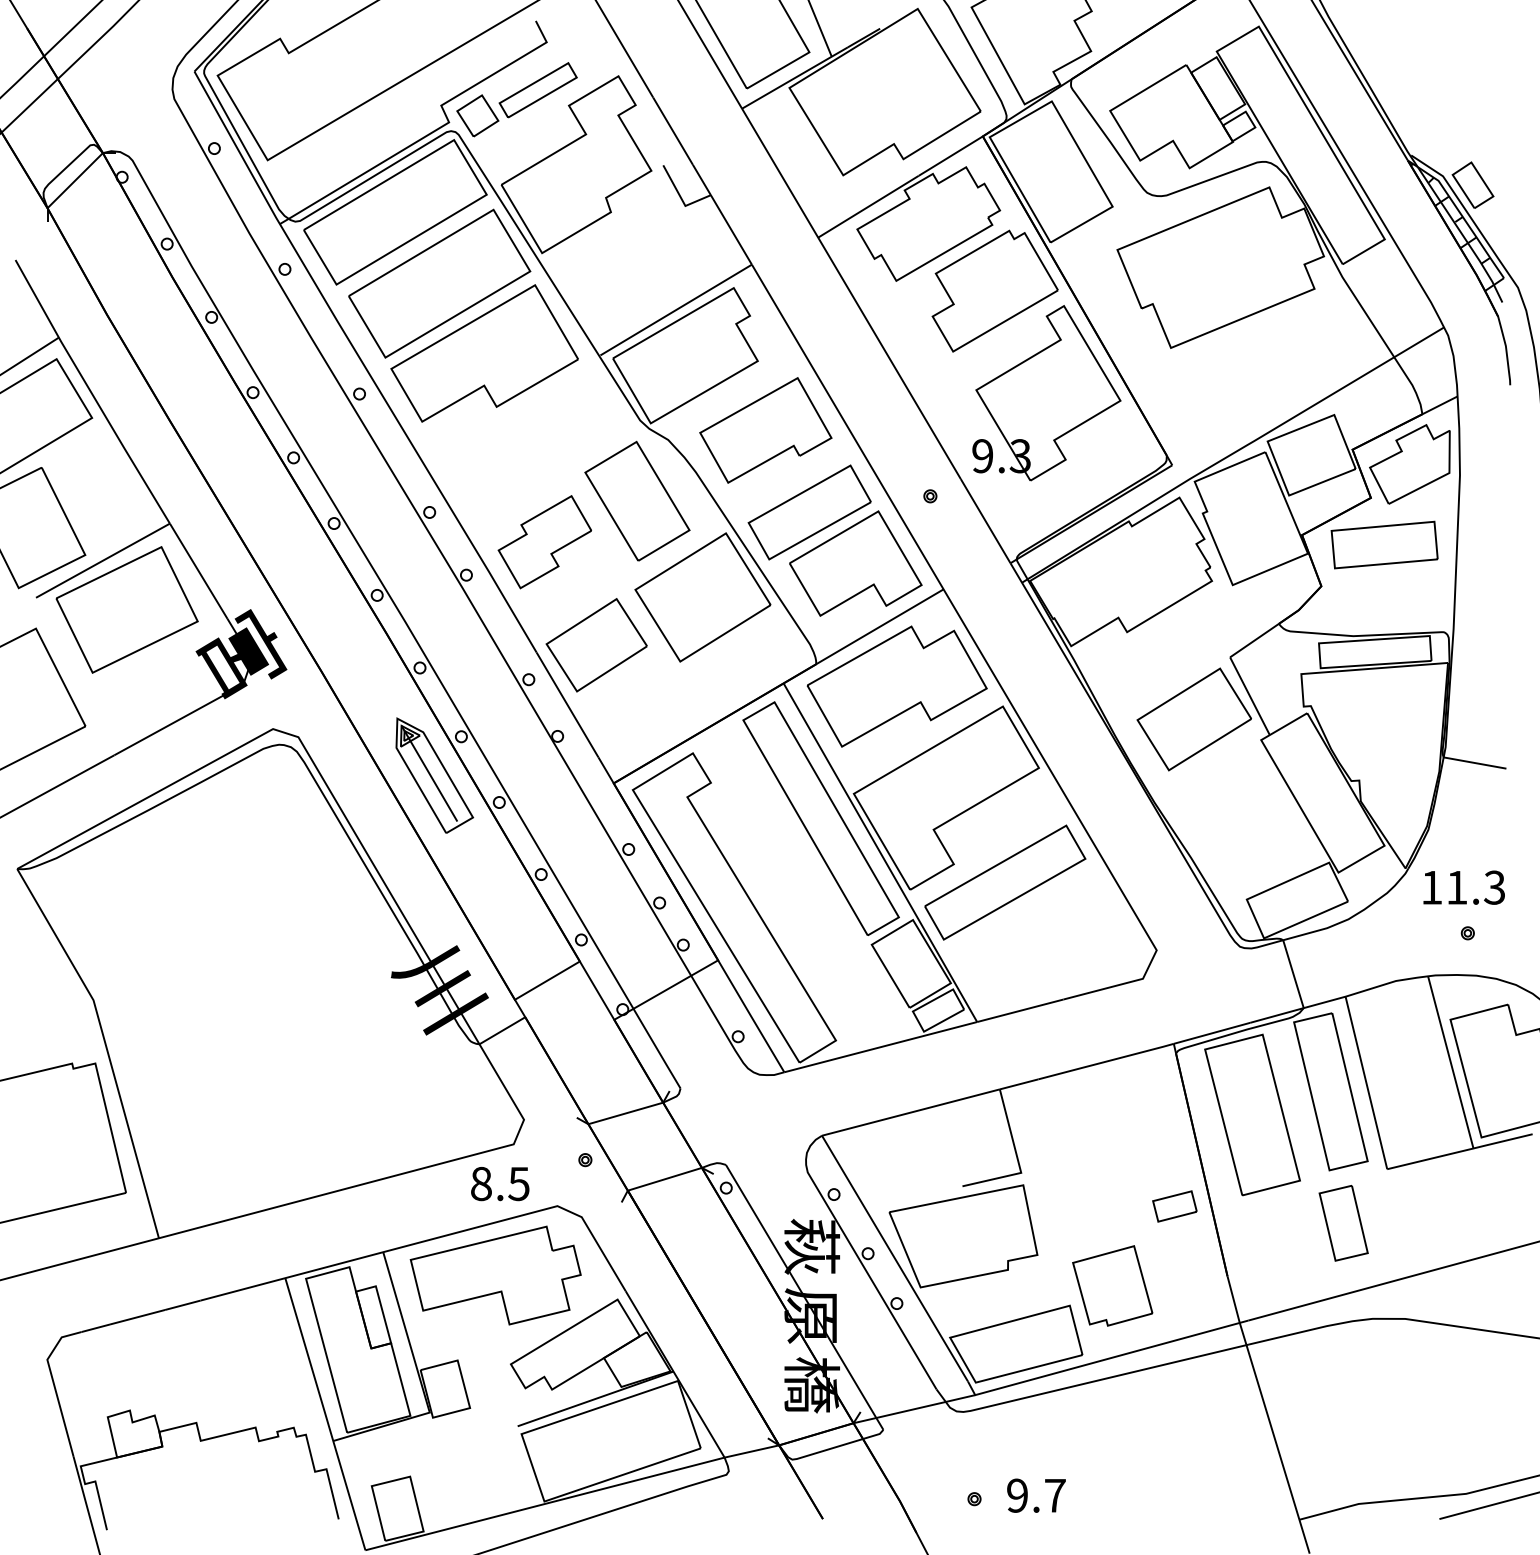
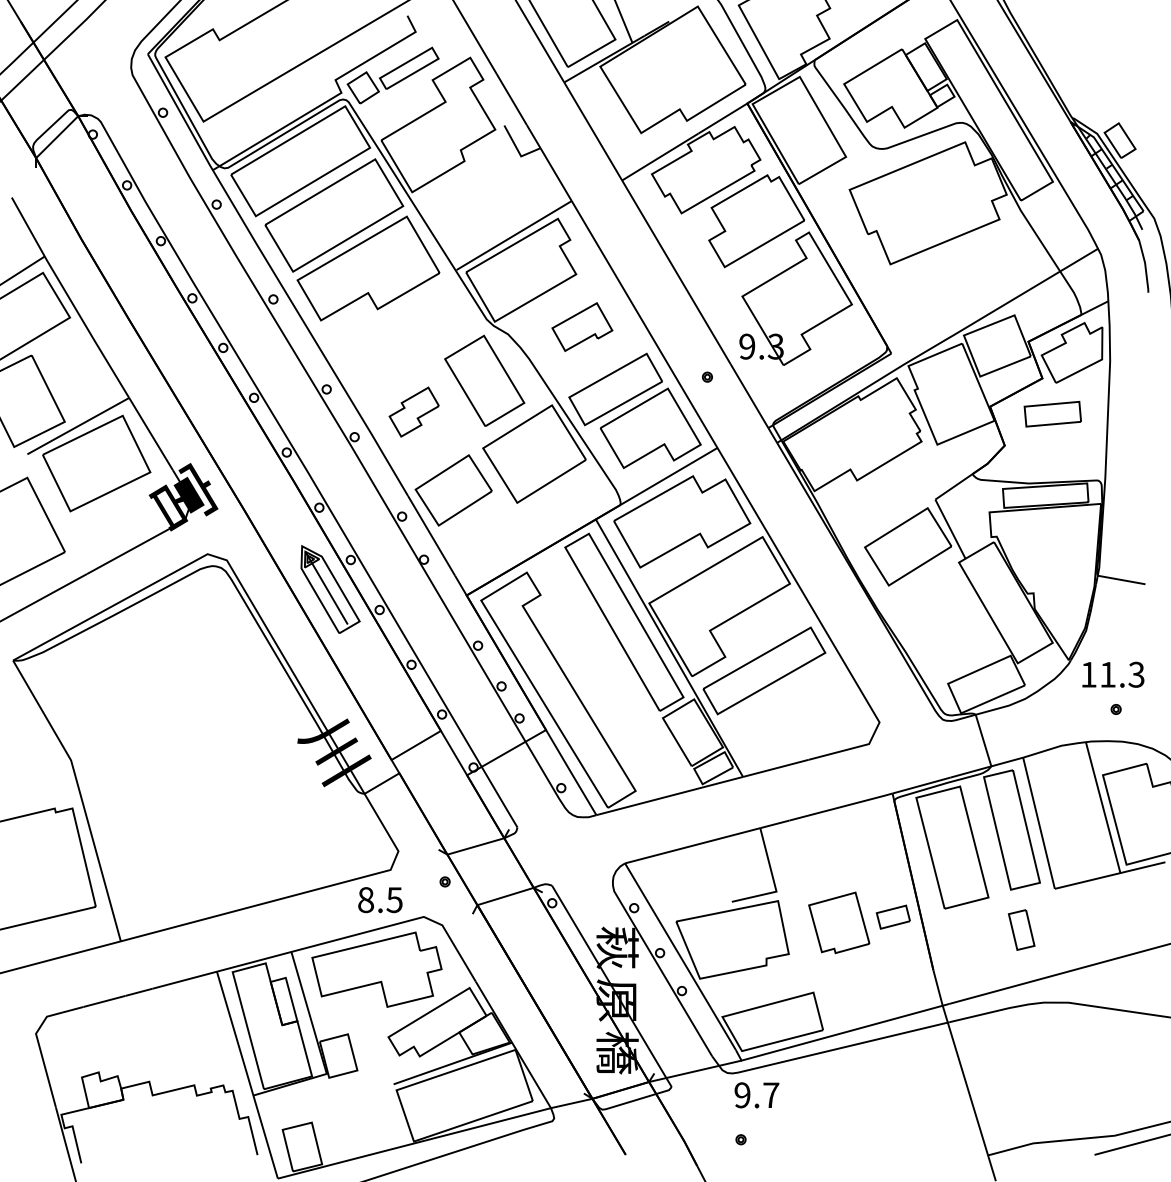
part: (765, 430) -> (582, 327), size x0.6
part: (544, 542) -> (414, 412), size x0.7
part: (1384, 544) -> (1052, 413), size x0.7
part: (1343, 1223) -> (1021, 930), size x0.7
part: (1112, 1285) -> (839, 922), moved
text: (1036, 1495) -> (756, 1095), moved

